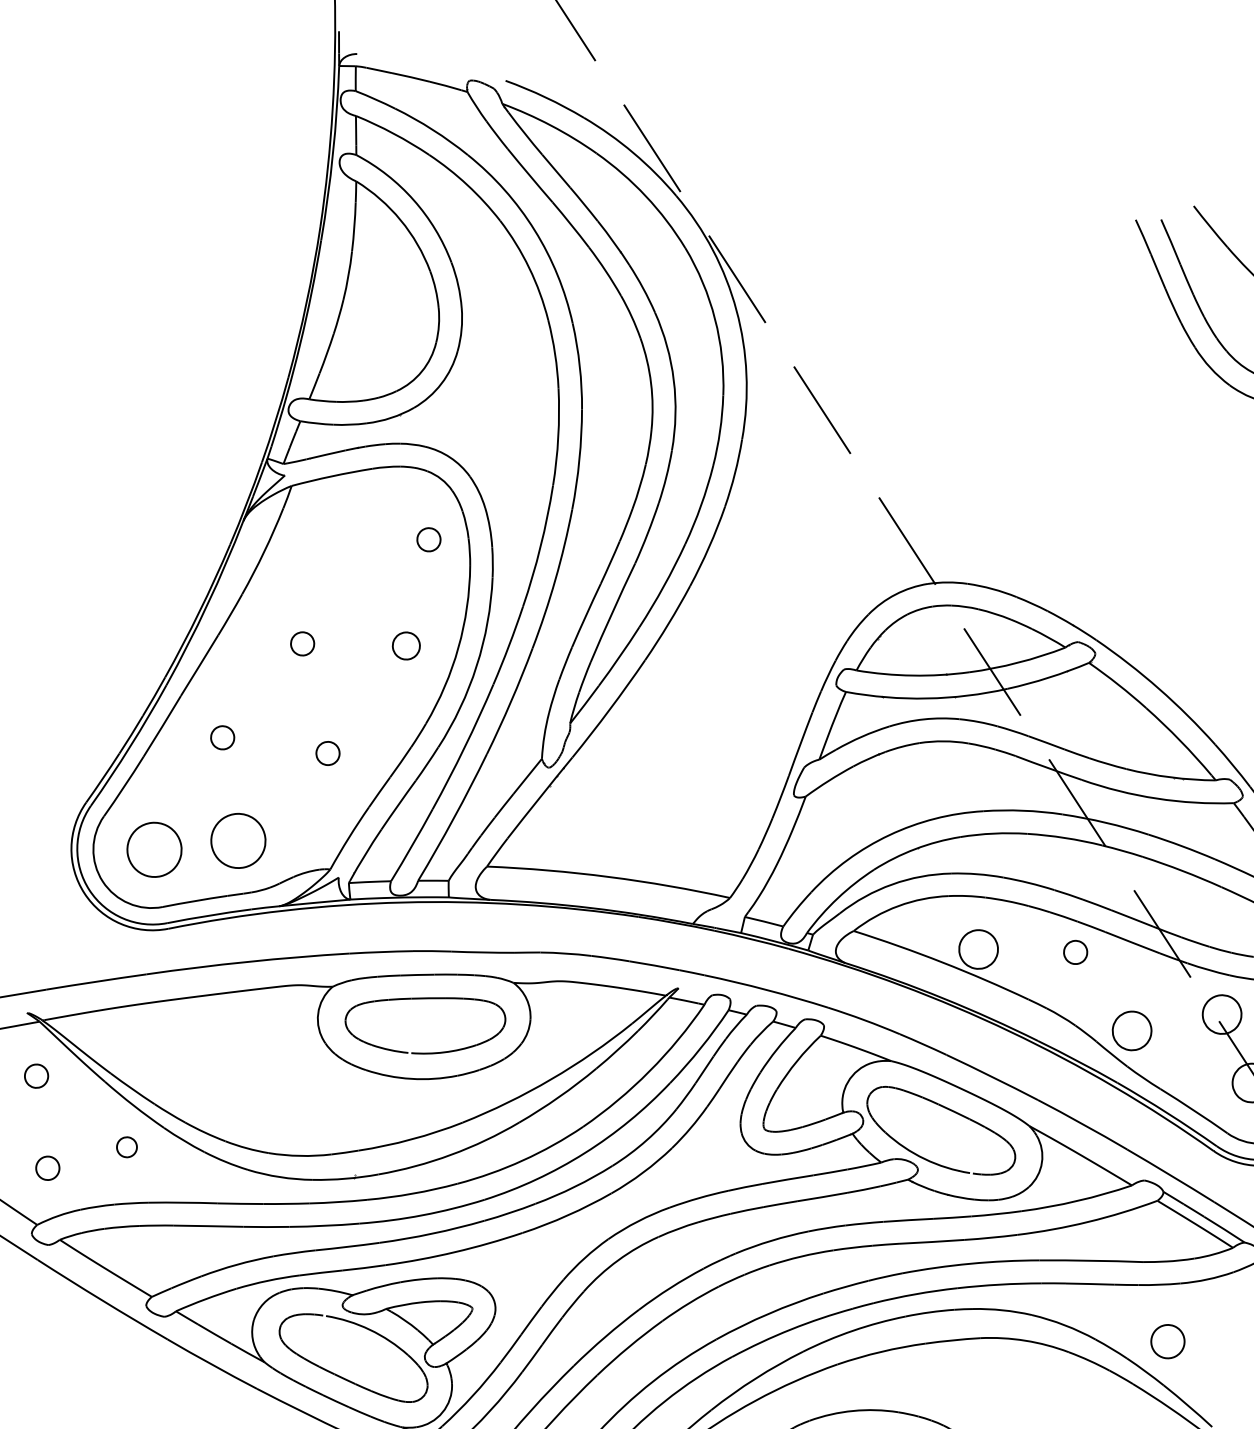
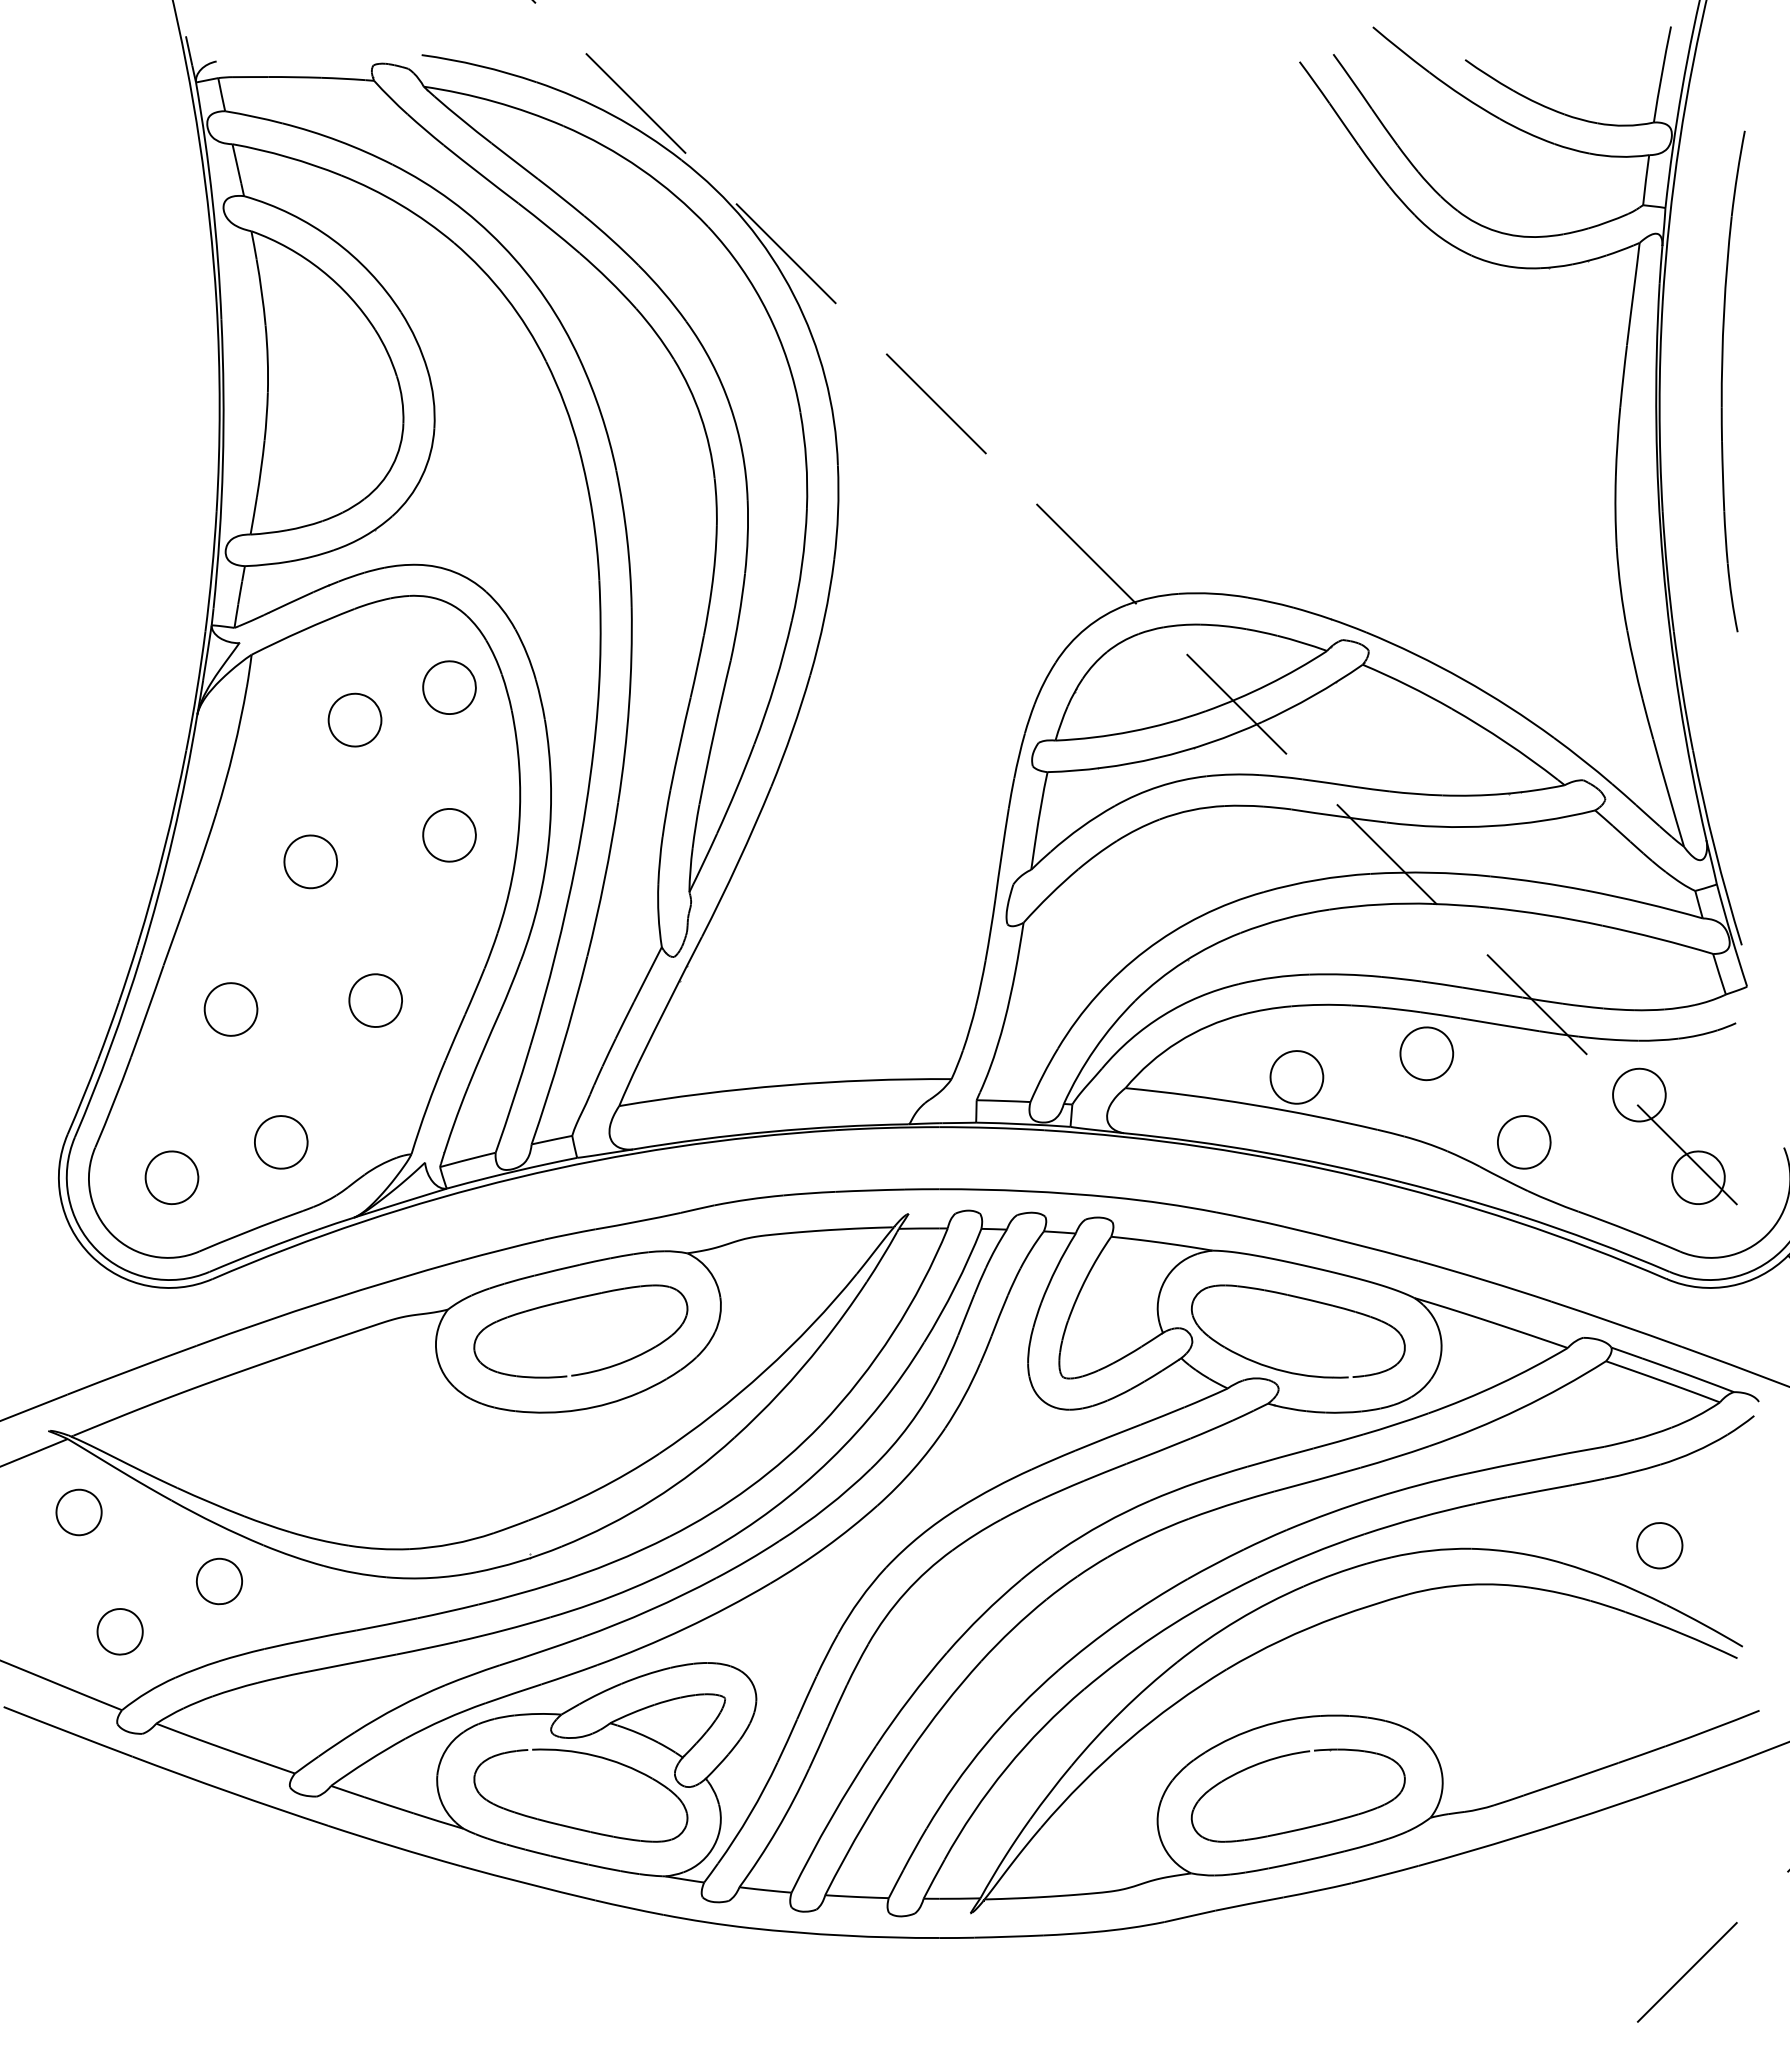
part: (428, 539) -> (449, 687), size x1.67
part: (355, 548) -> (354, 719), added
part: (302, 643) -> (310, 861), size x1.67
part: (406, 646) -> (449, 835), size x1.43
part: (222, 737) -> (230, 1009), size x1.67
part: (327, 753) -> (375, 1000), size x1.67
part: (238, 841) -> (281, 1142), size x0.71
part: (154, 849) -> (171, 1177), size x0.71
part: (1075, 952) -> (1426, 1053), size x1.67
part: (36, 1076) -> (78, 1512), size x1.43
part: (126, 1147) -> (219, 1581), size x1.67
part: (47, 1167) -> (119, 1631), size x1.43

